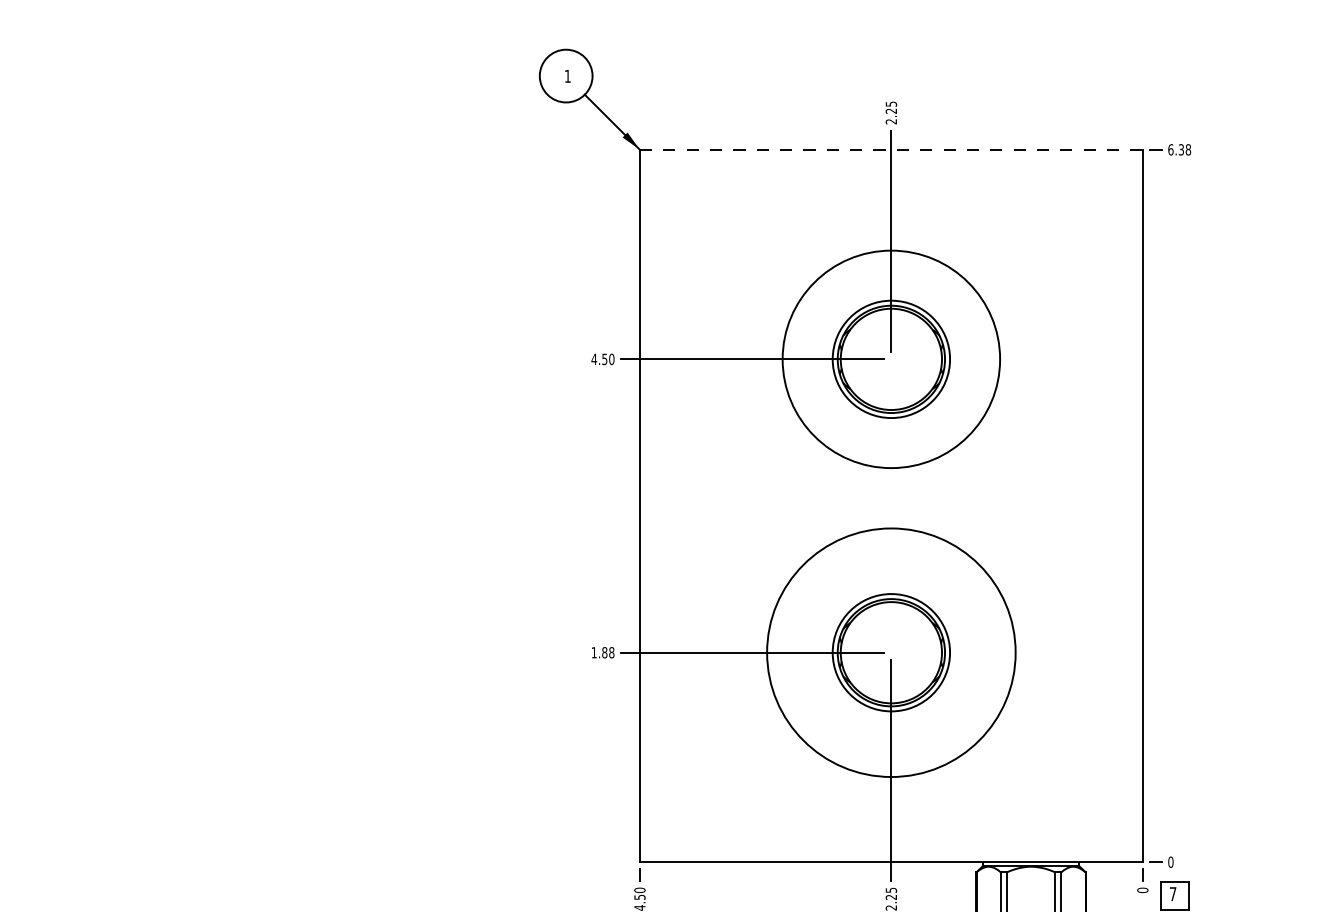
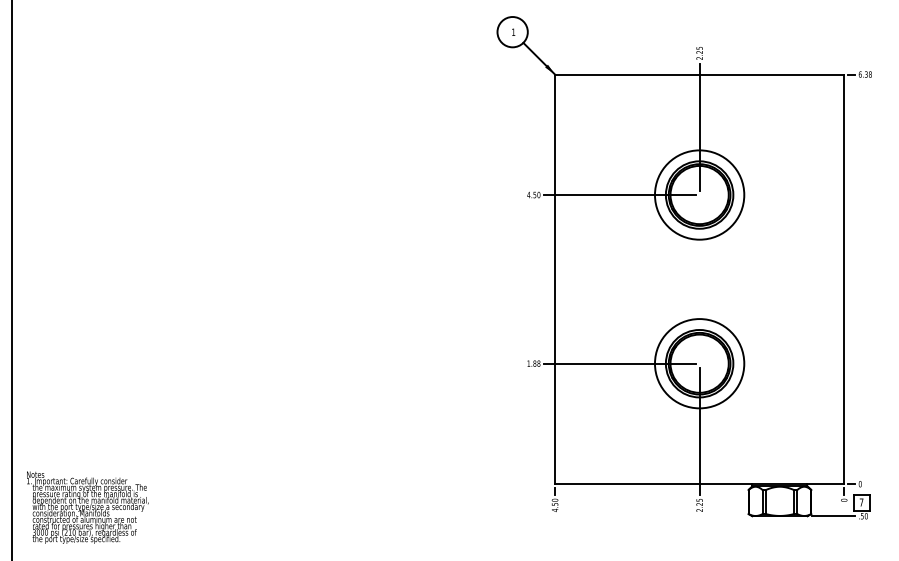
line: (891, 149) -> (699, 74), dashed -> solid
circle: (891, 358) -> (699, 194), size x0.71
circle: (891, 652) -> (699, 363), size x0.62

